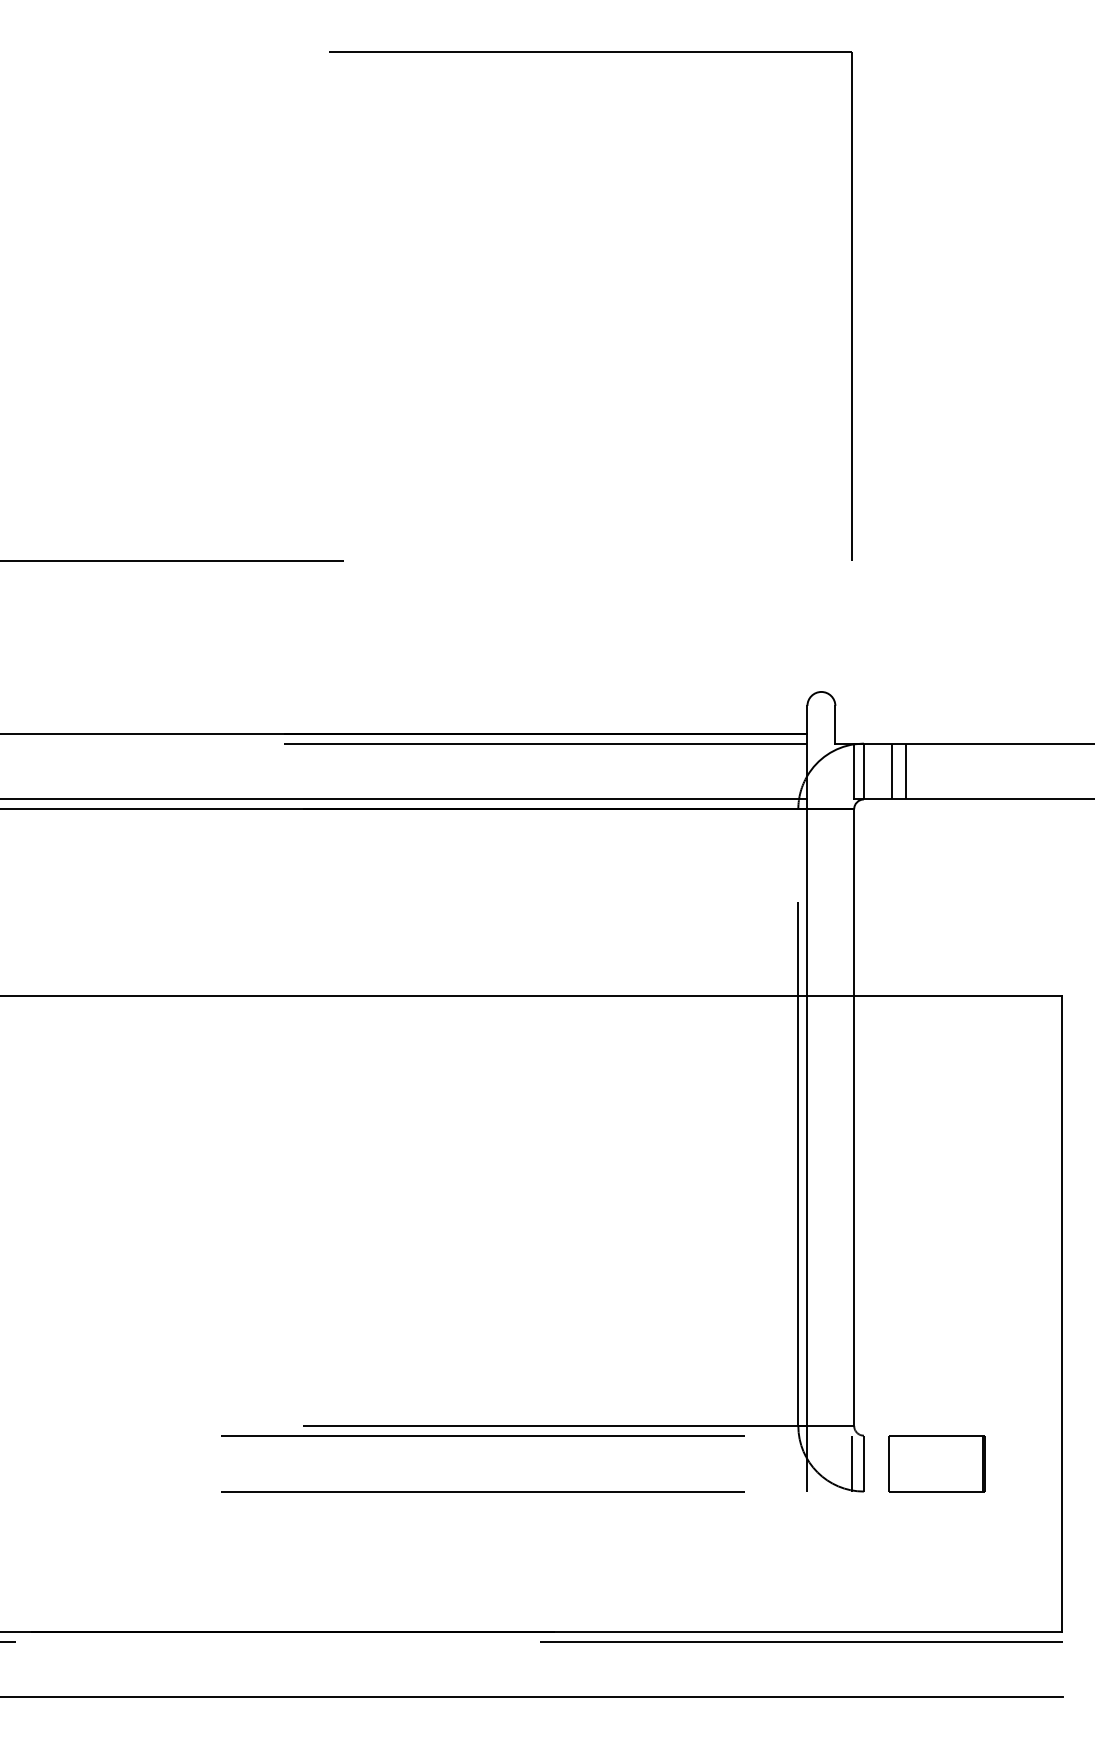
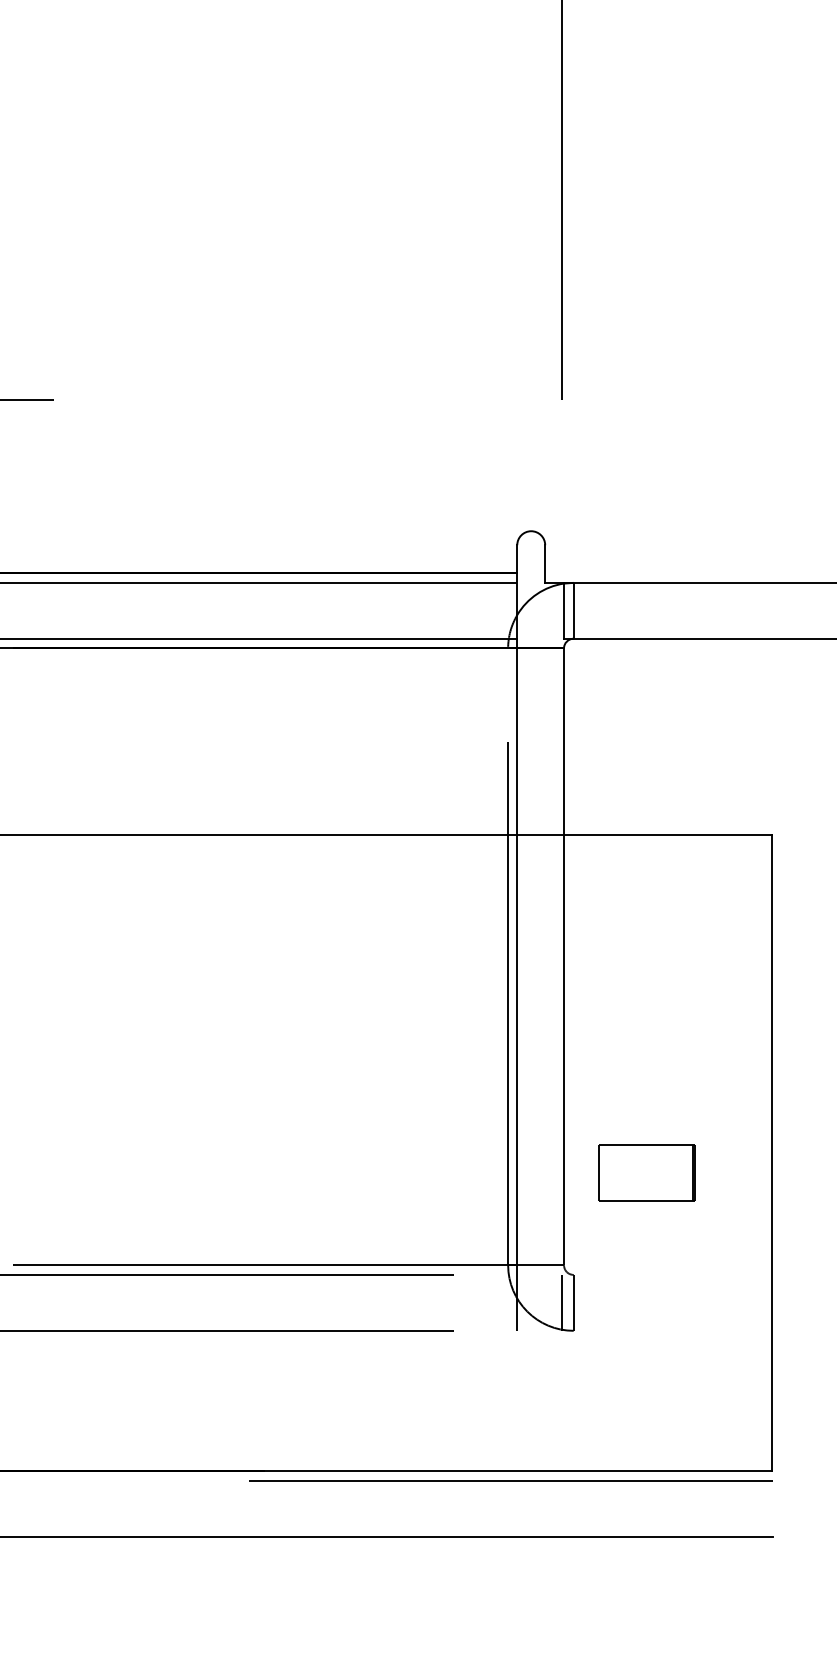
line: (891, 771) -> (601, 610), removed
line: (905, 771) -> (615, 610), removed
part: (936, 1463) -> (646, 1172), moved

